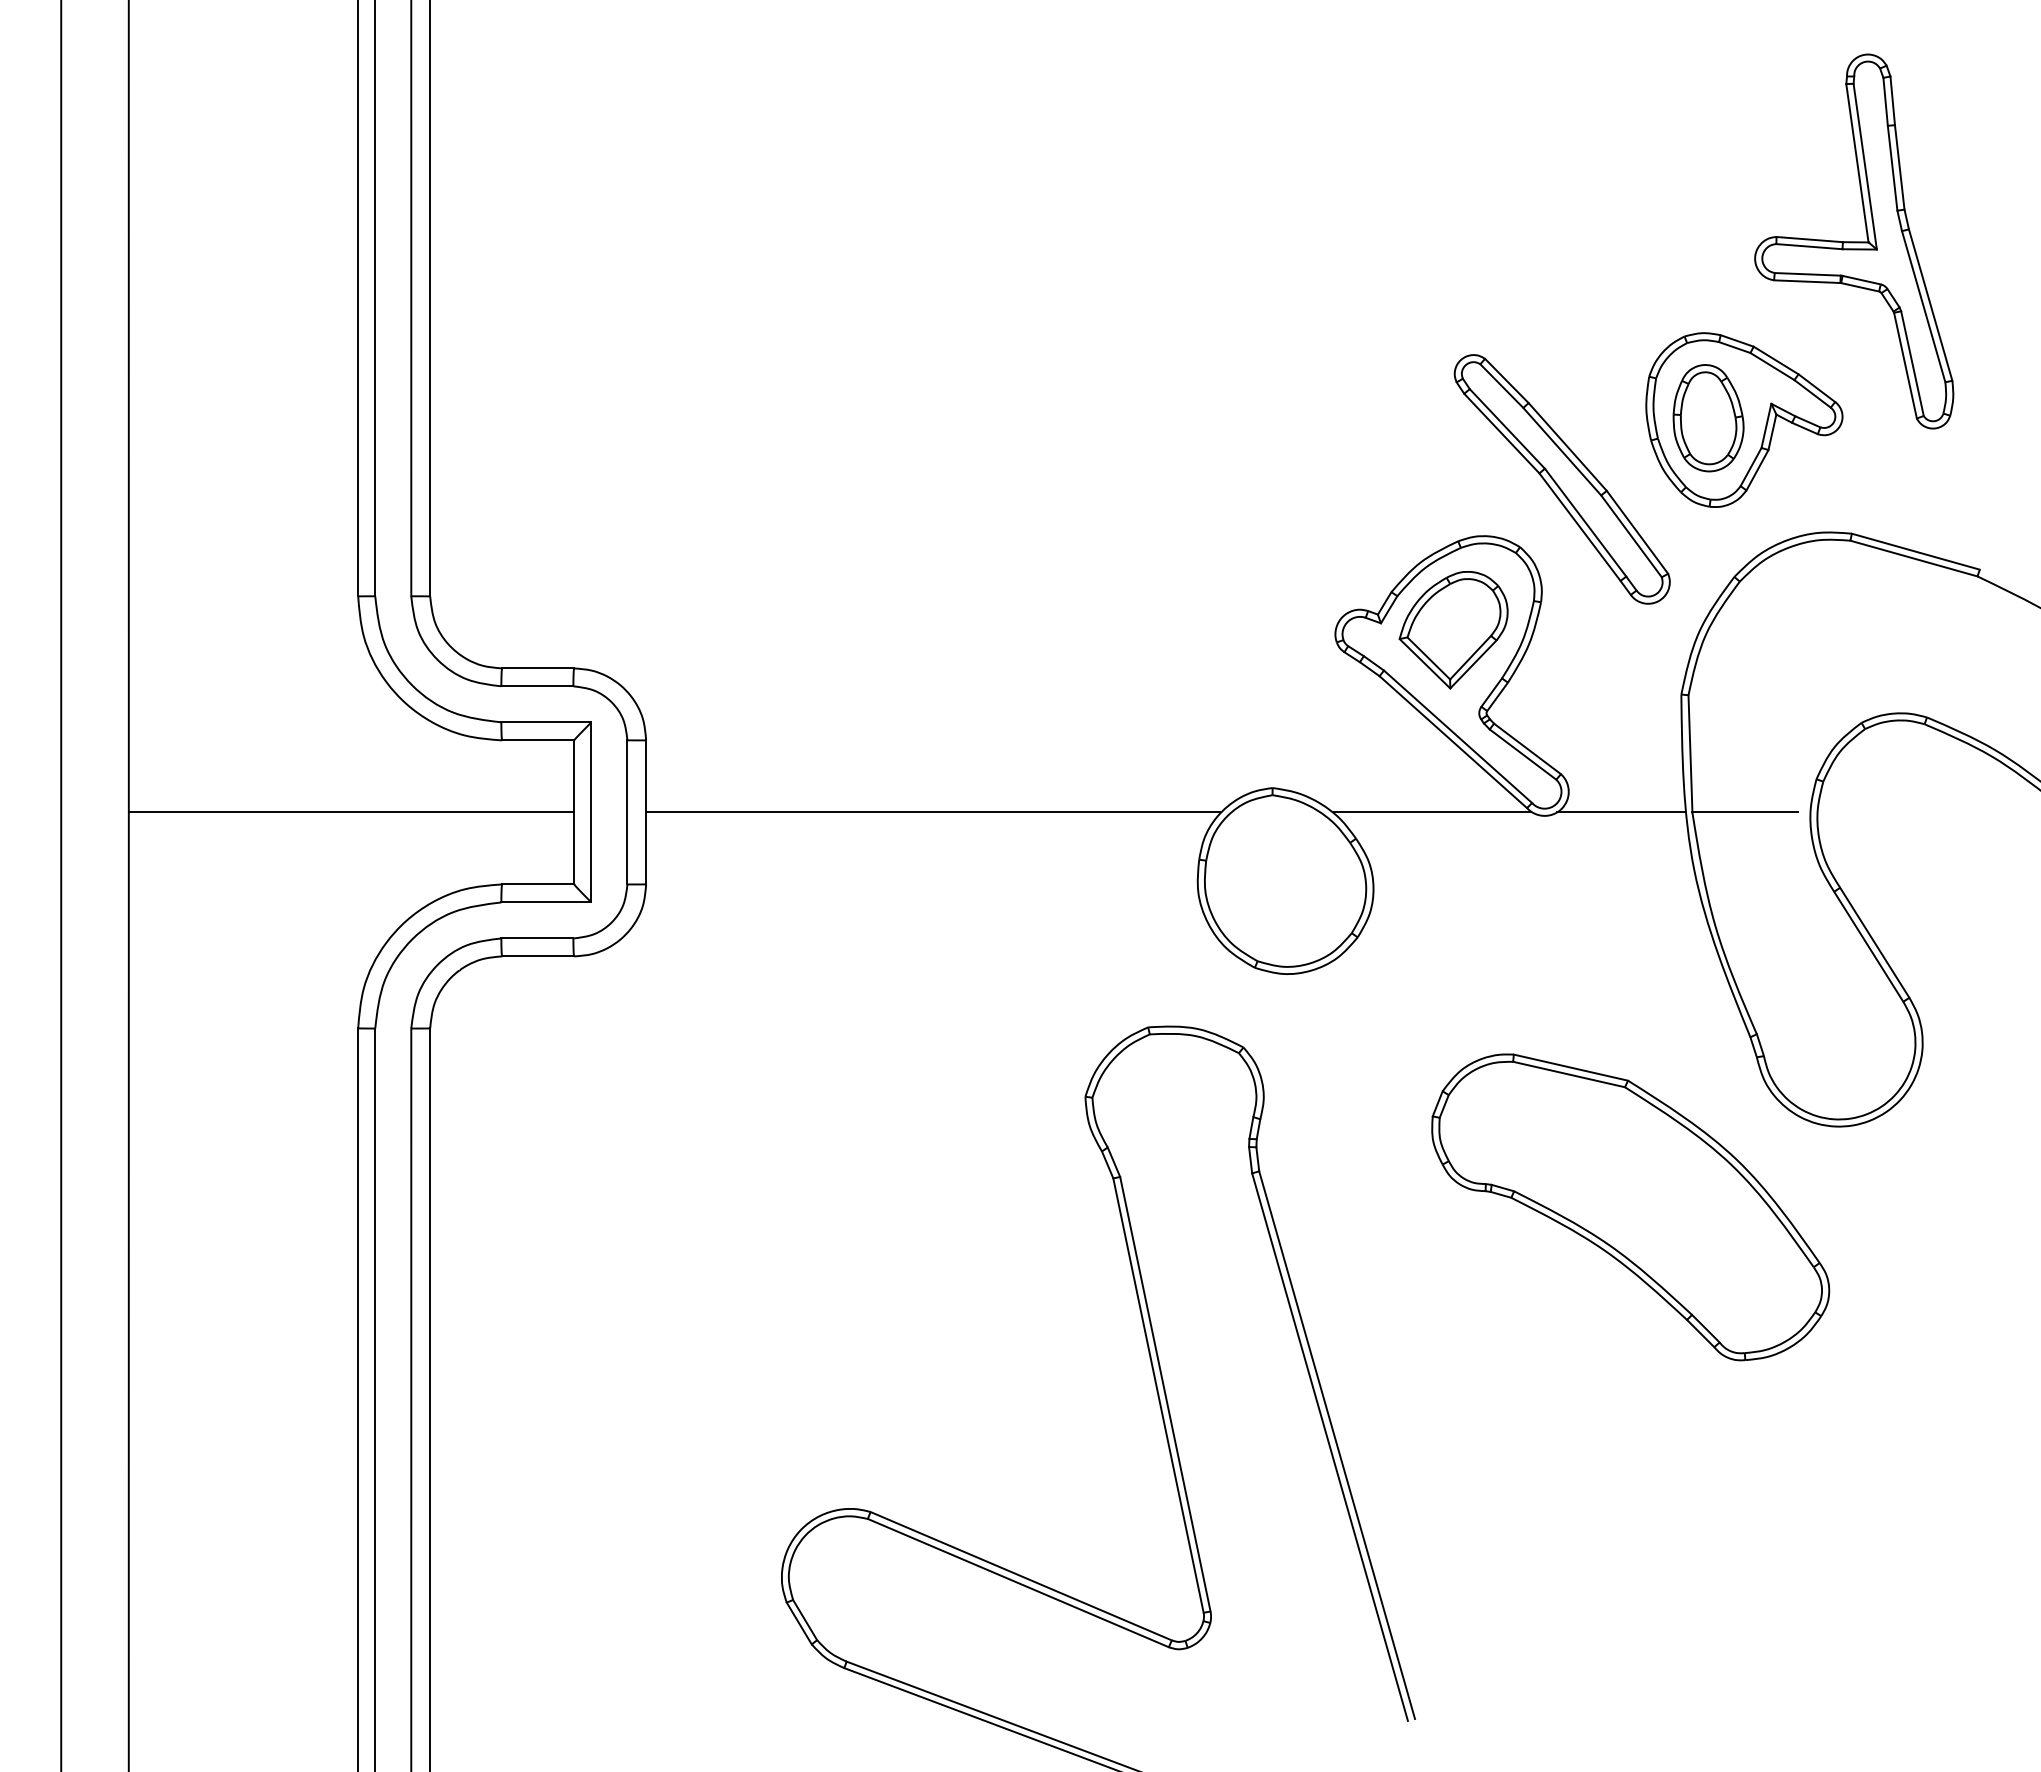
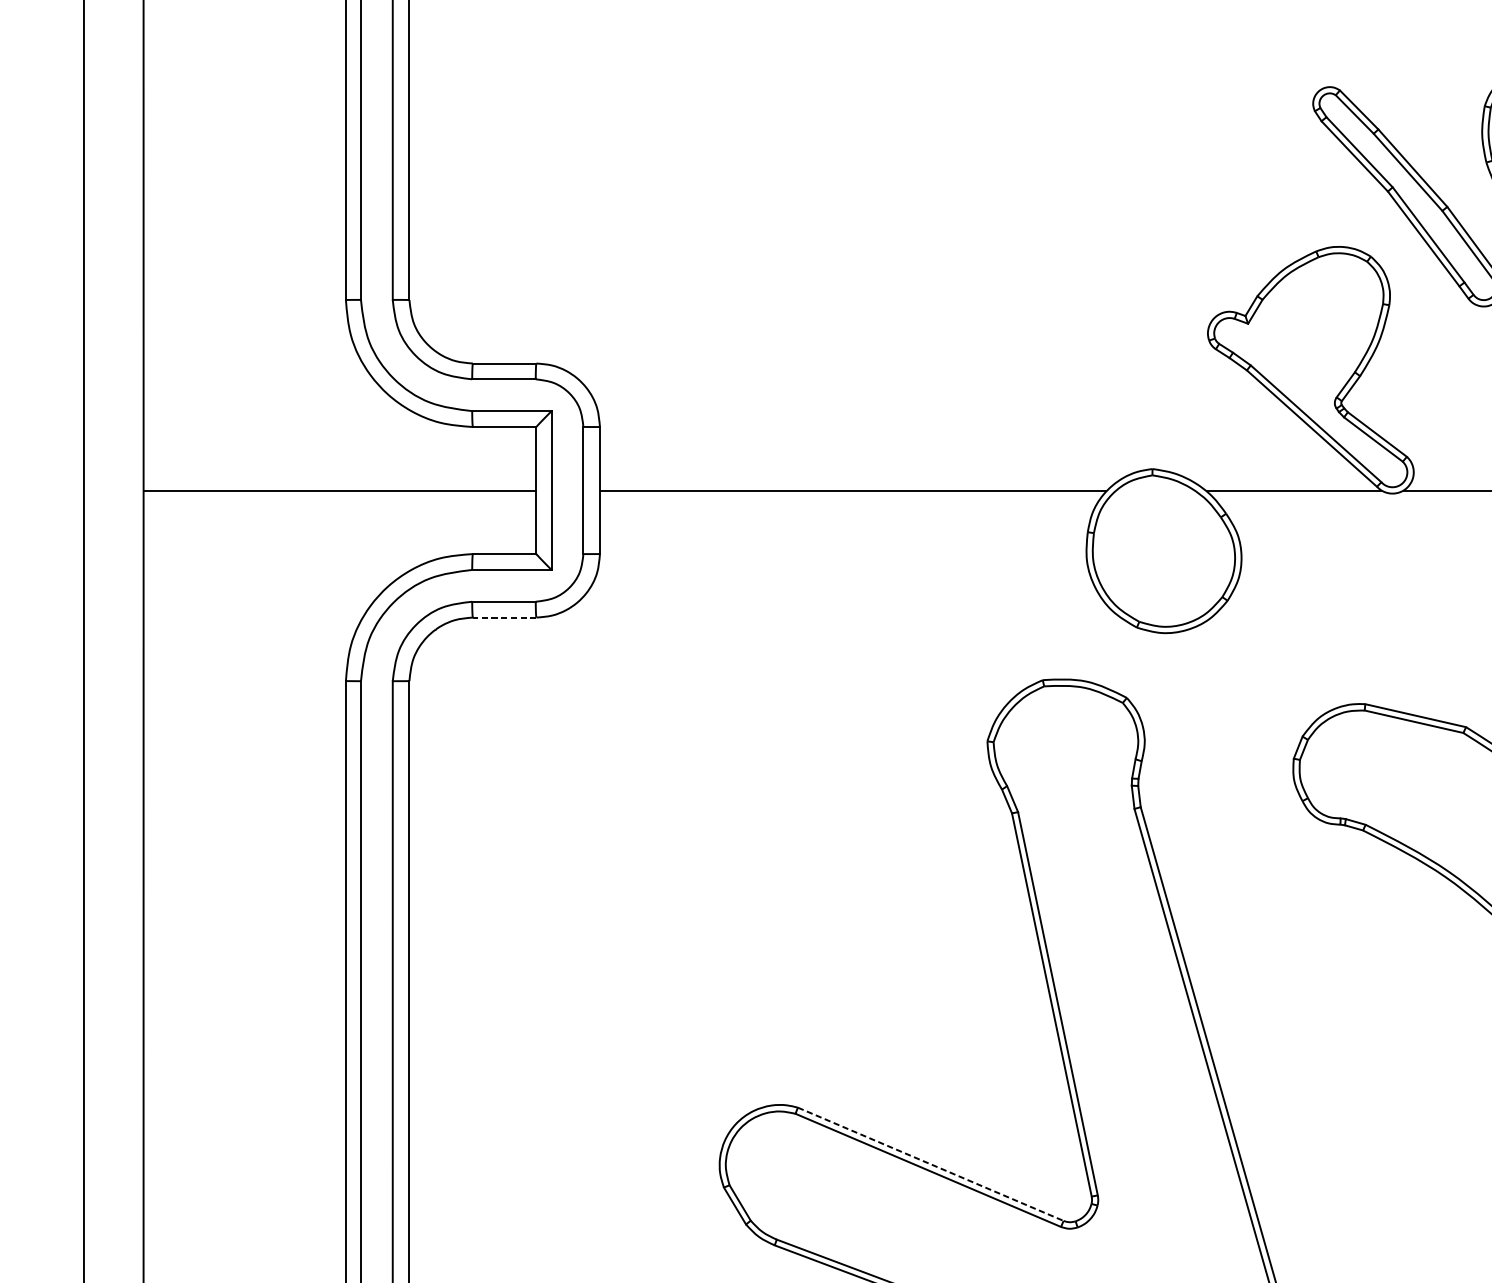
part: (1453, 630) -> (1312, 330), removed
line: (538, 956) -> (504, 617), solid -> dashed
line: (1021, 1576) -> (931, 1164), solid -> dashed

